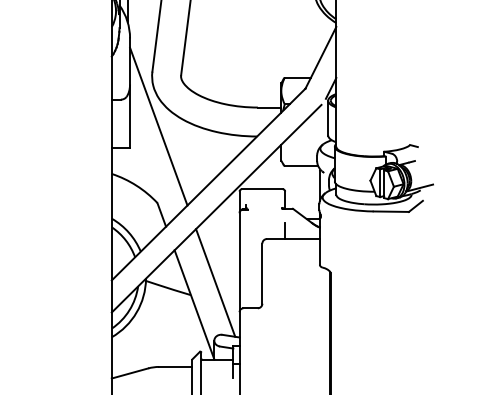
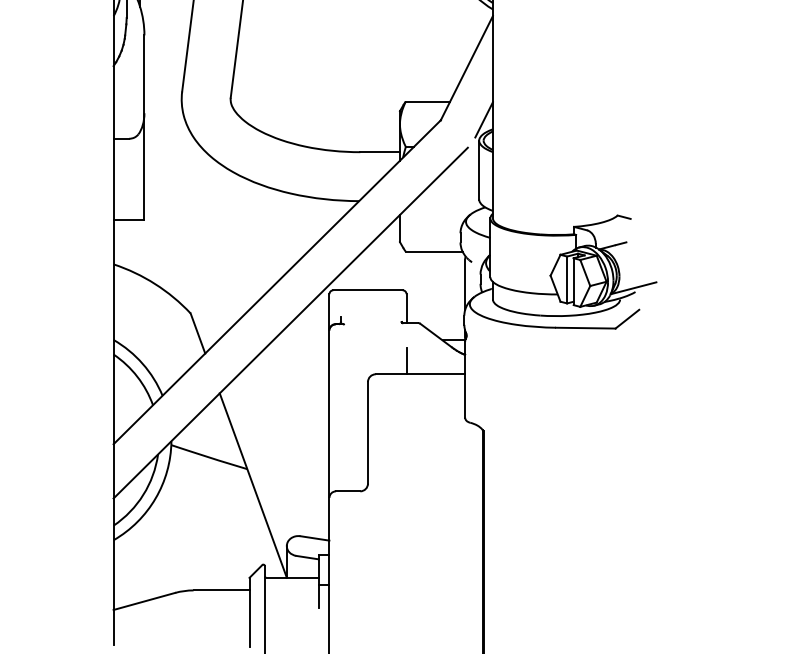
line: (158, 126) -> (192, 184), removed
line: (215, 282) -> (288, 447), removed

